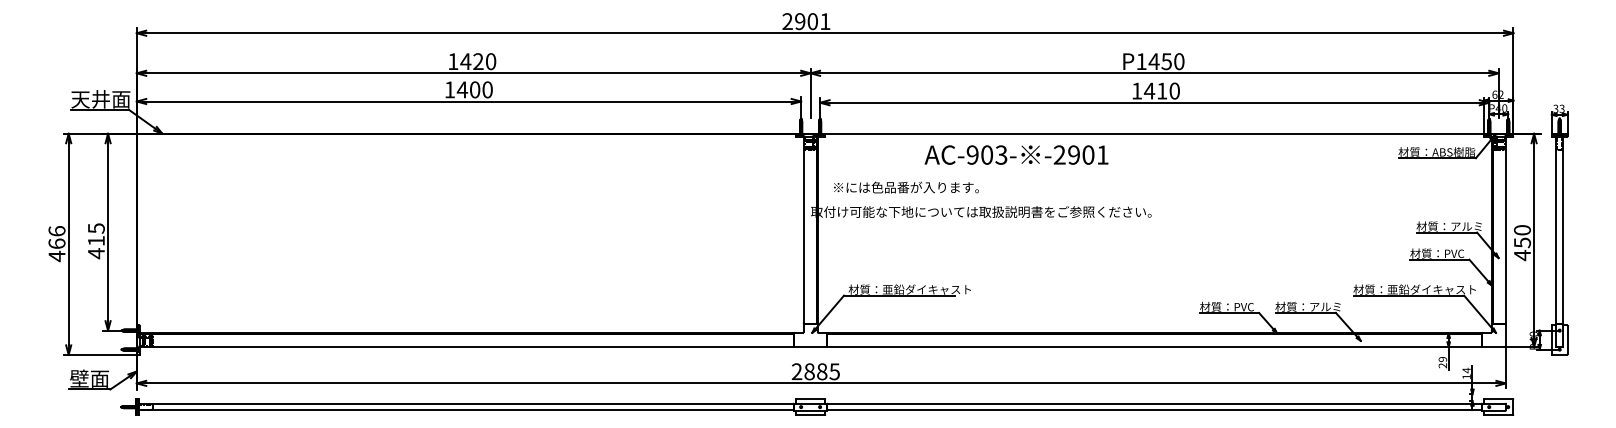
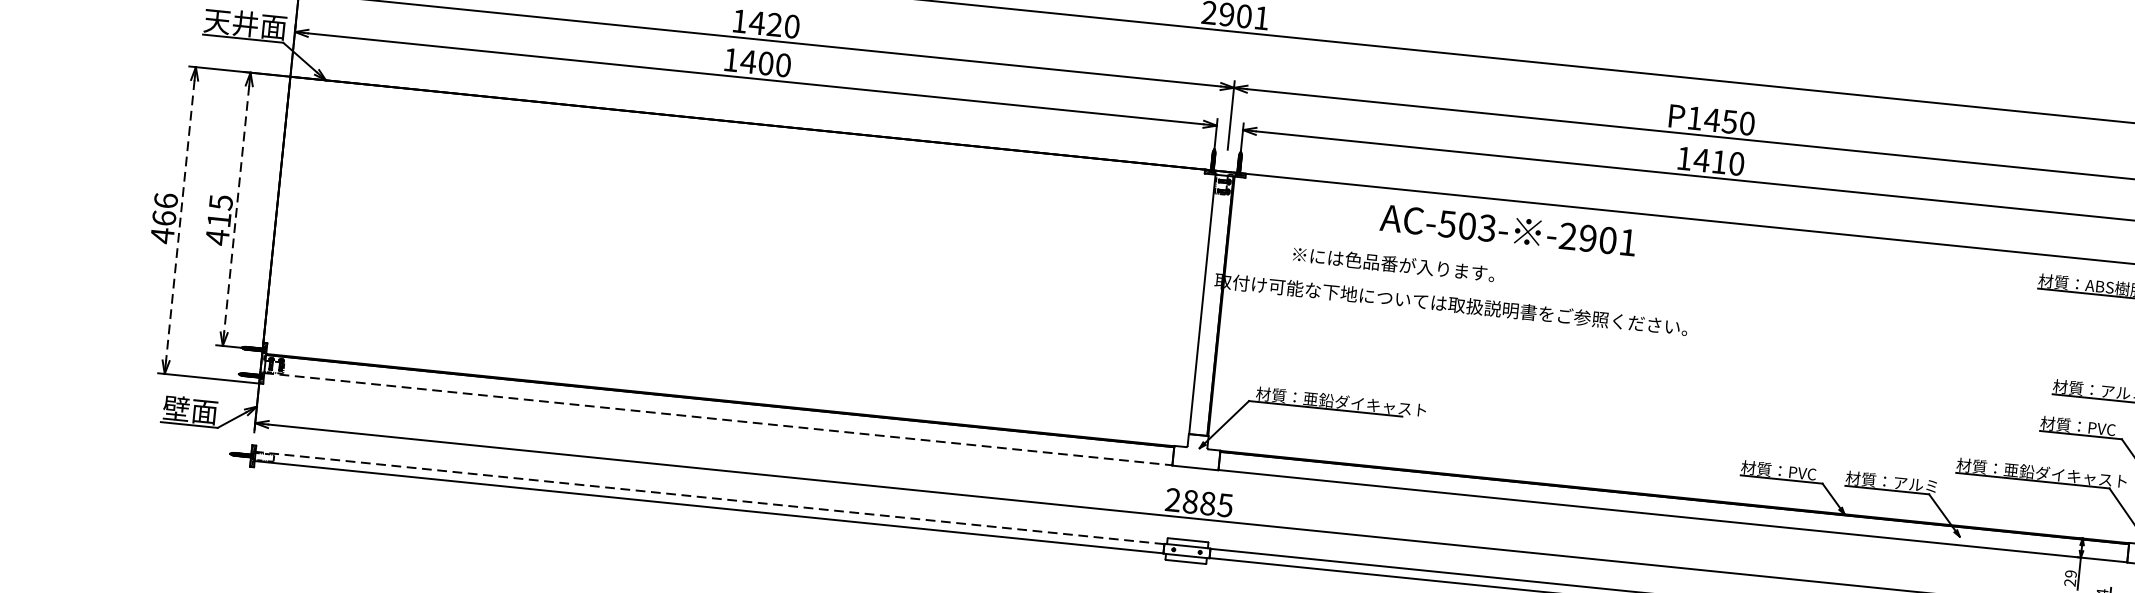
text: (972, 154) -> (1447, 223), AC-903- -> AC-503-
text: (906, 187) -> (1393, 264), moved
line: (108, 232) -> (237, 209), solid -> dashed
line: (68, 244) -> (180, 220), solid -> dashed
line: (467, 347) -> (719, 419), solid -> dashed
line: (466, 403) -> (709, 497), solid -> dashed

